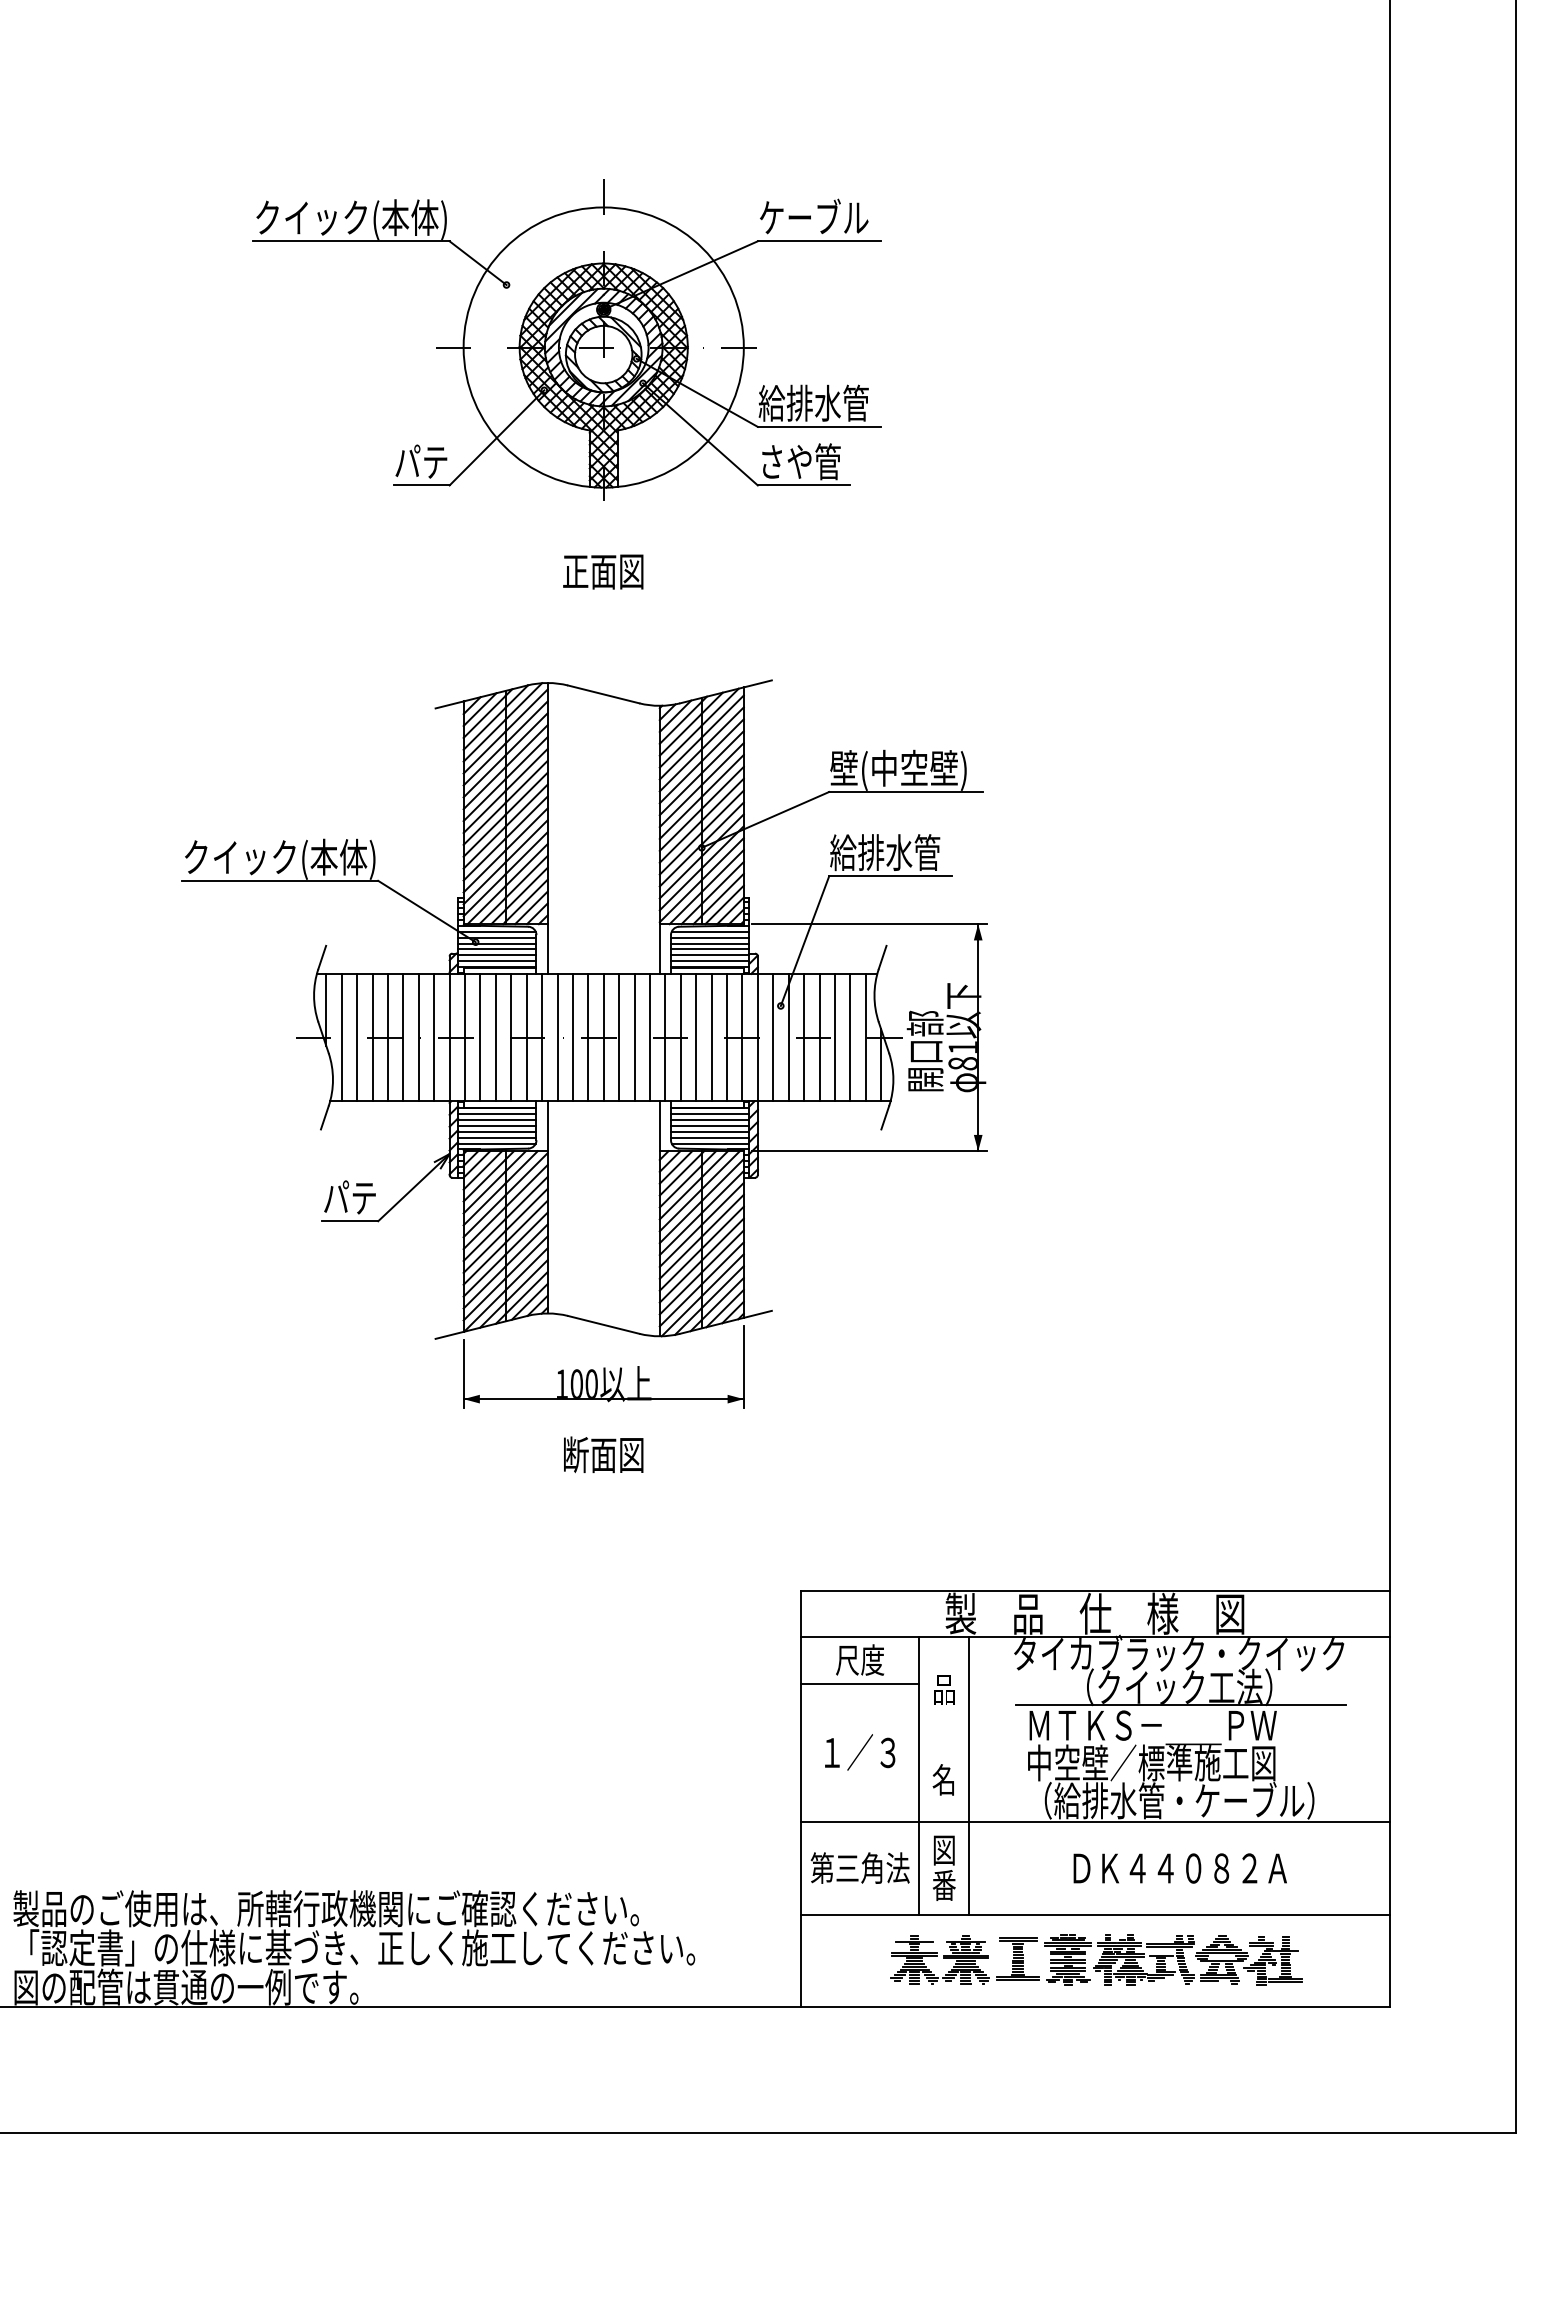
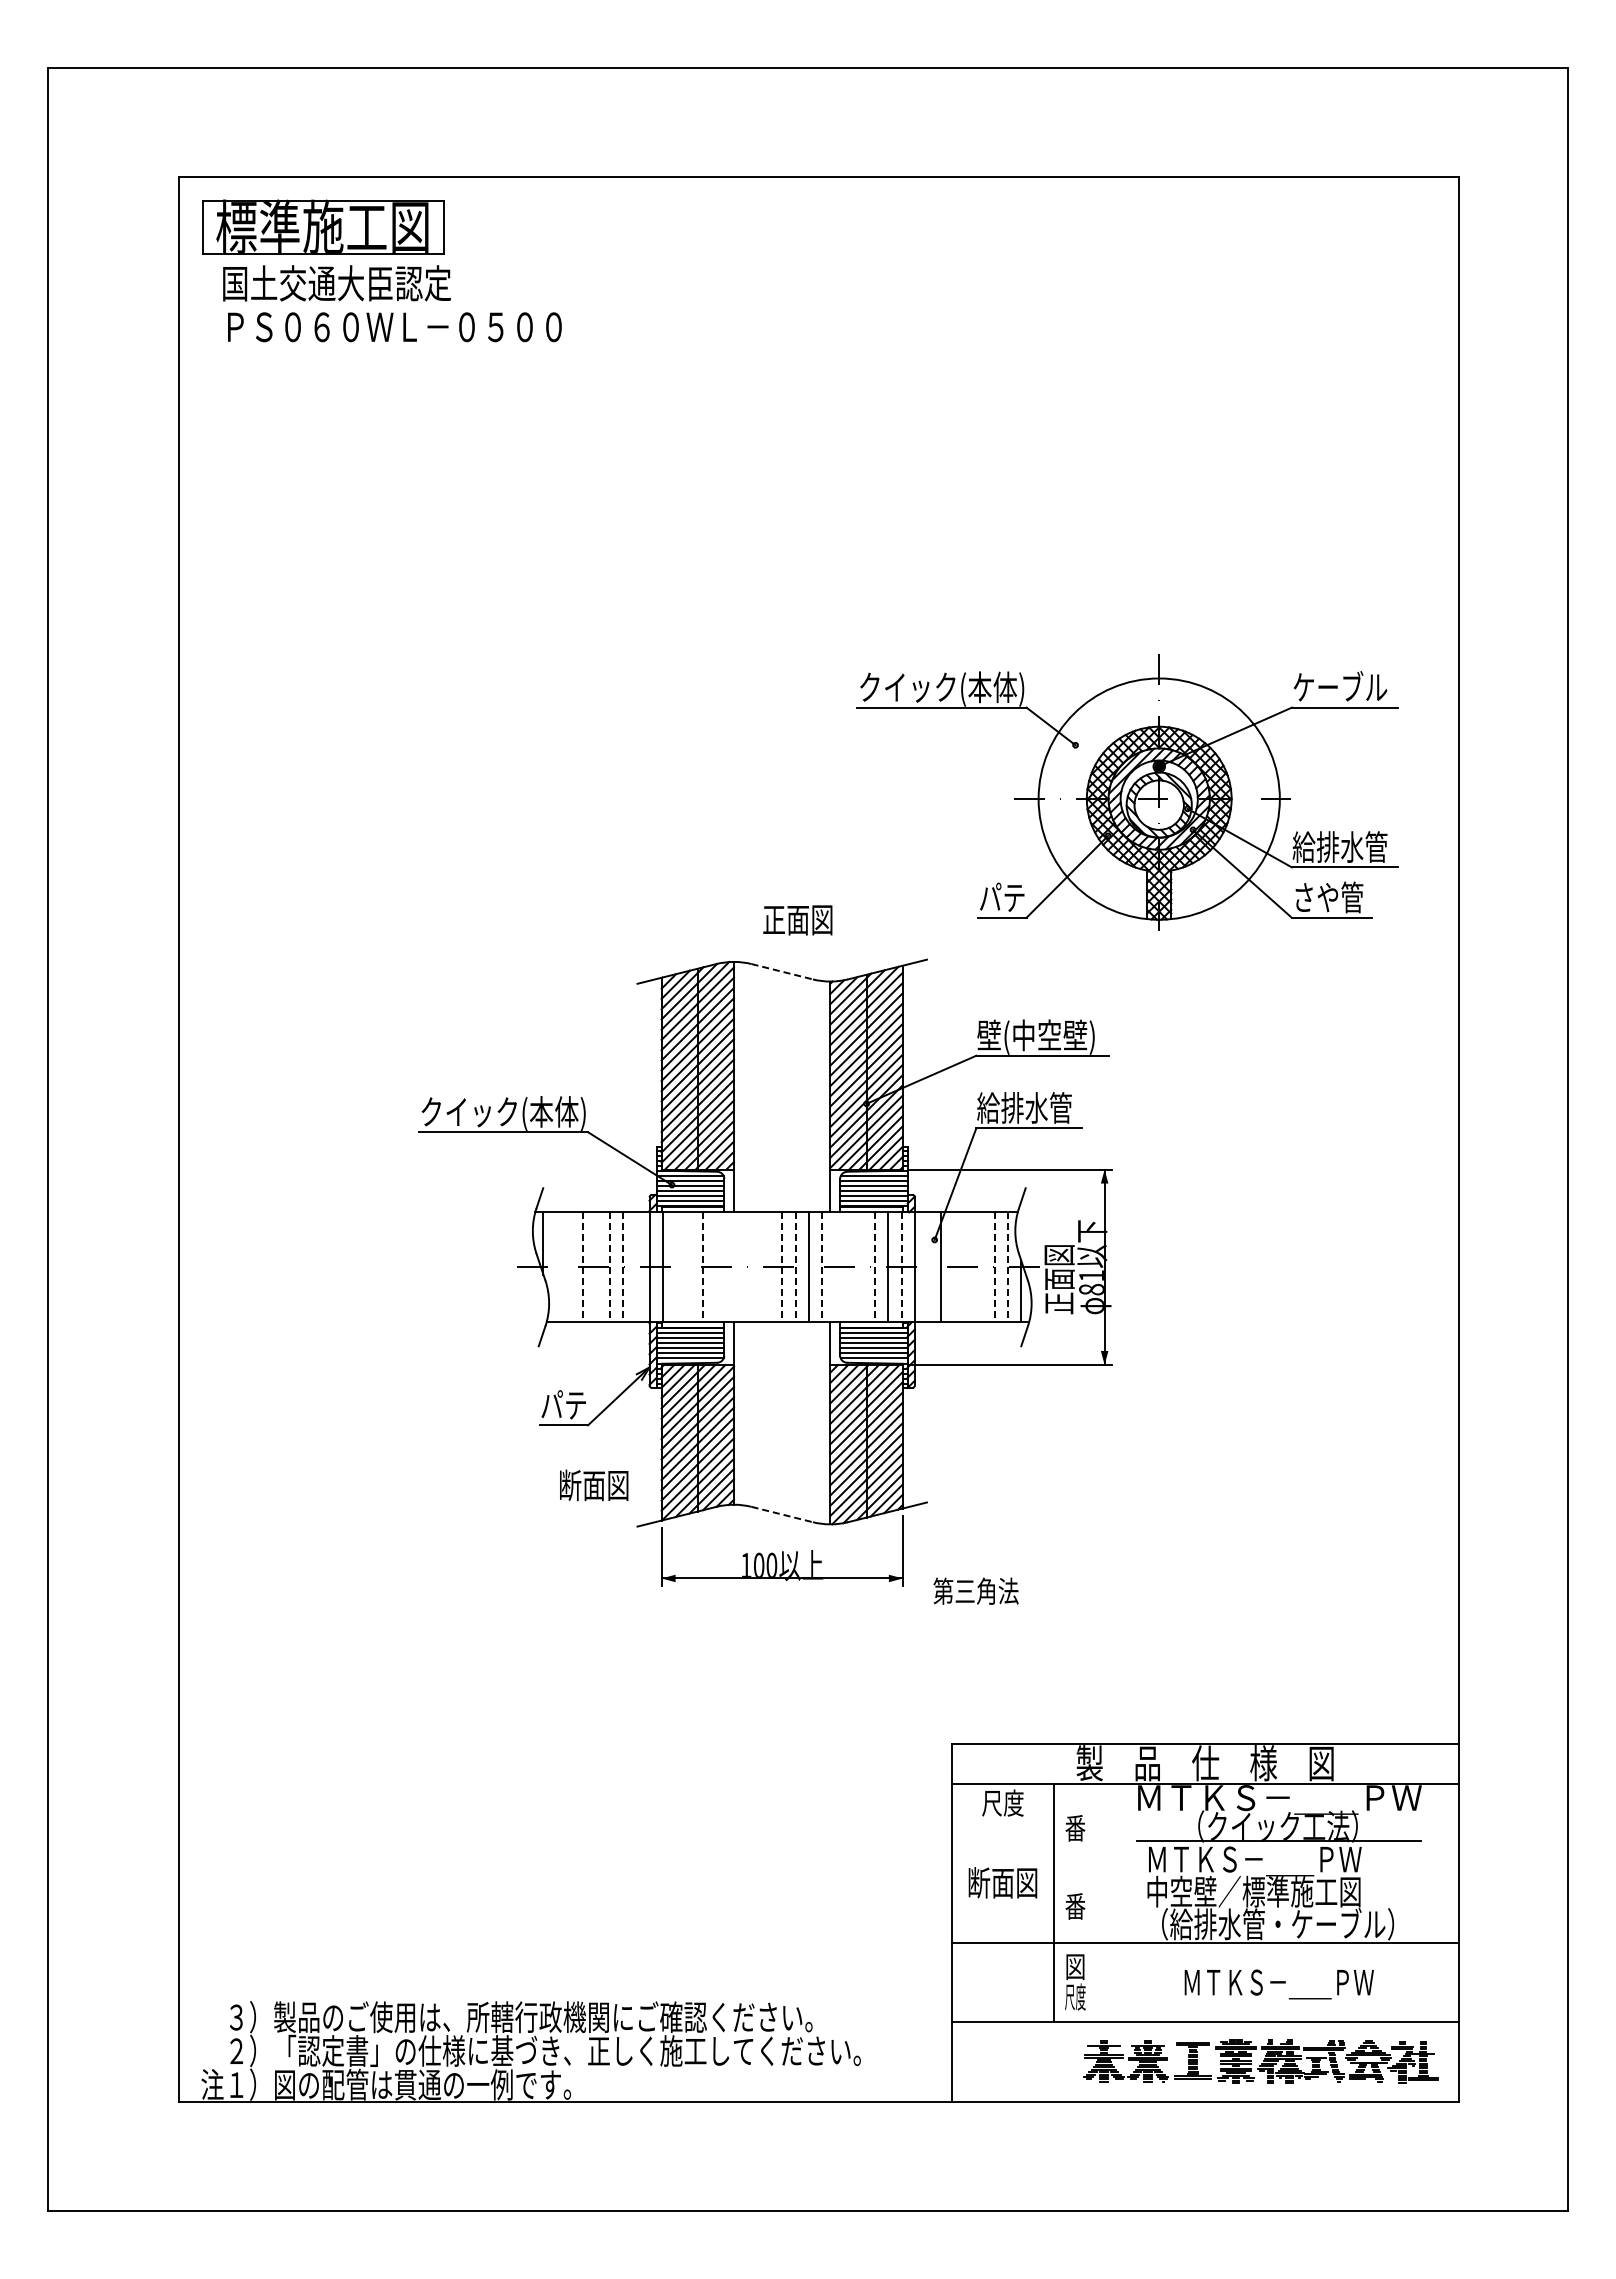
part: (566, 339) -> (1127, 792), moved
text: (602, 572) -> (797, 920), moved
line: (604, 694) -> (782, 971), solid -> dashed
line: (341, 1037) -> (556, 1267), removed
line: (356, 1037) -> (569, 1267), removed
line: (372, 1037) -> (583, 1267), solid -> dashed
line: (388, 1037) -> (596, 1267), removed
line: (403, 1037) -> (609, 1267), solid -> dashed
line: (419, 1037) -> (623, 1267), solid -> dashed
line: (434, 1037) -> (636, 1267), removed
line: (480, 1037) -> (676, 1267), removed
line: (496, 1037) -> (689, 1267), removed
line: (511, 1037) -> (702, 1267), solid -> dashed
line: (526, 1037) -> (715, 1267), removed
line: (542, 1037) -> (729, 1267), removed
line: (557, 1037) -> (742, 1267), removed
line: (572, 1037) -> (755, 1267), removed
line: (587, 1037) -> (768, 1267), removed
line: (604, 1037) -> (782, 1267), solid -> dashed
line: (619, 1037) -> (795, 1267), solid -> dashed
line: (650, 1037) -> (822, 1267), solid -> dashed
line: (665, 1037) -> (835, 1267), removed
line: (680, 1037) -> (848, 1267), removed
line: (695, 1037) -> (861, 1267), removed
line: (712, 1037) -> (875, 1267), solid -> dashed
line: (742, 1037) -> (901, 1267), solid -> dashed
line: (773, 1037) -> (928, 1267), removed
line: (803, 1037) -> (954, 1267), removed
line: (818, 1037) -> (967, 1267), removed
line: (835, 1037) -> (981, 1267), removed
line: (850, 1037) -> (994, 1267), solid -> dashed
line: (865, 1037) -> (1007, 1267), solid -> dashed
text: (924, 1051) -> (1058, 1279), 開口部 -> 正面図
line: (604, 1324) -> (782, 1514), solid -> dashed
text: (604, 1454) -> (594, 1485), moved
text: (1180, 1653) -> (1278, 1797), タイカブラック・クイック -> ＭＴＫＳ－＿＿ＰＷ
line: (859, 1683) -> (1002, 1823), removed
text: (944, 1689) -> (1075, 1828), 品 -> 番
text: (859, 1752) -> (1002, 1882), １／３ -> 断面図
line: (969, 1775) -> (1097, 1902), removed
text: (944, 1778) -> (1075, 1905), 名 -> 番
text: (859, 1867) -> (975, 1590), moved
text: (1180, 1870) -> (1278, 1984), ＤＫ４４０８２Ａ -> ＭＴＫＳ－＿＿ＰＷ
text: (944, 1884) -> (1075, 1996), 番 -> 尺度
part: (1096, 1960) -> (1260, 2061), moved

